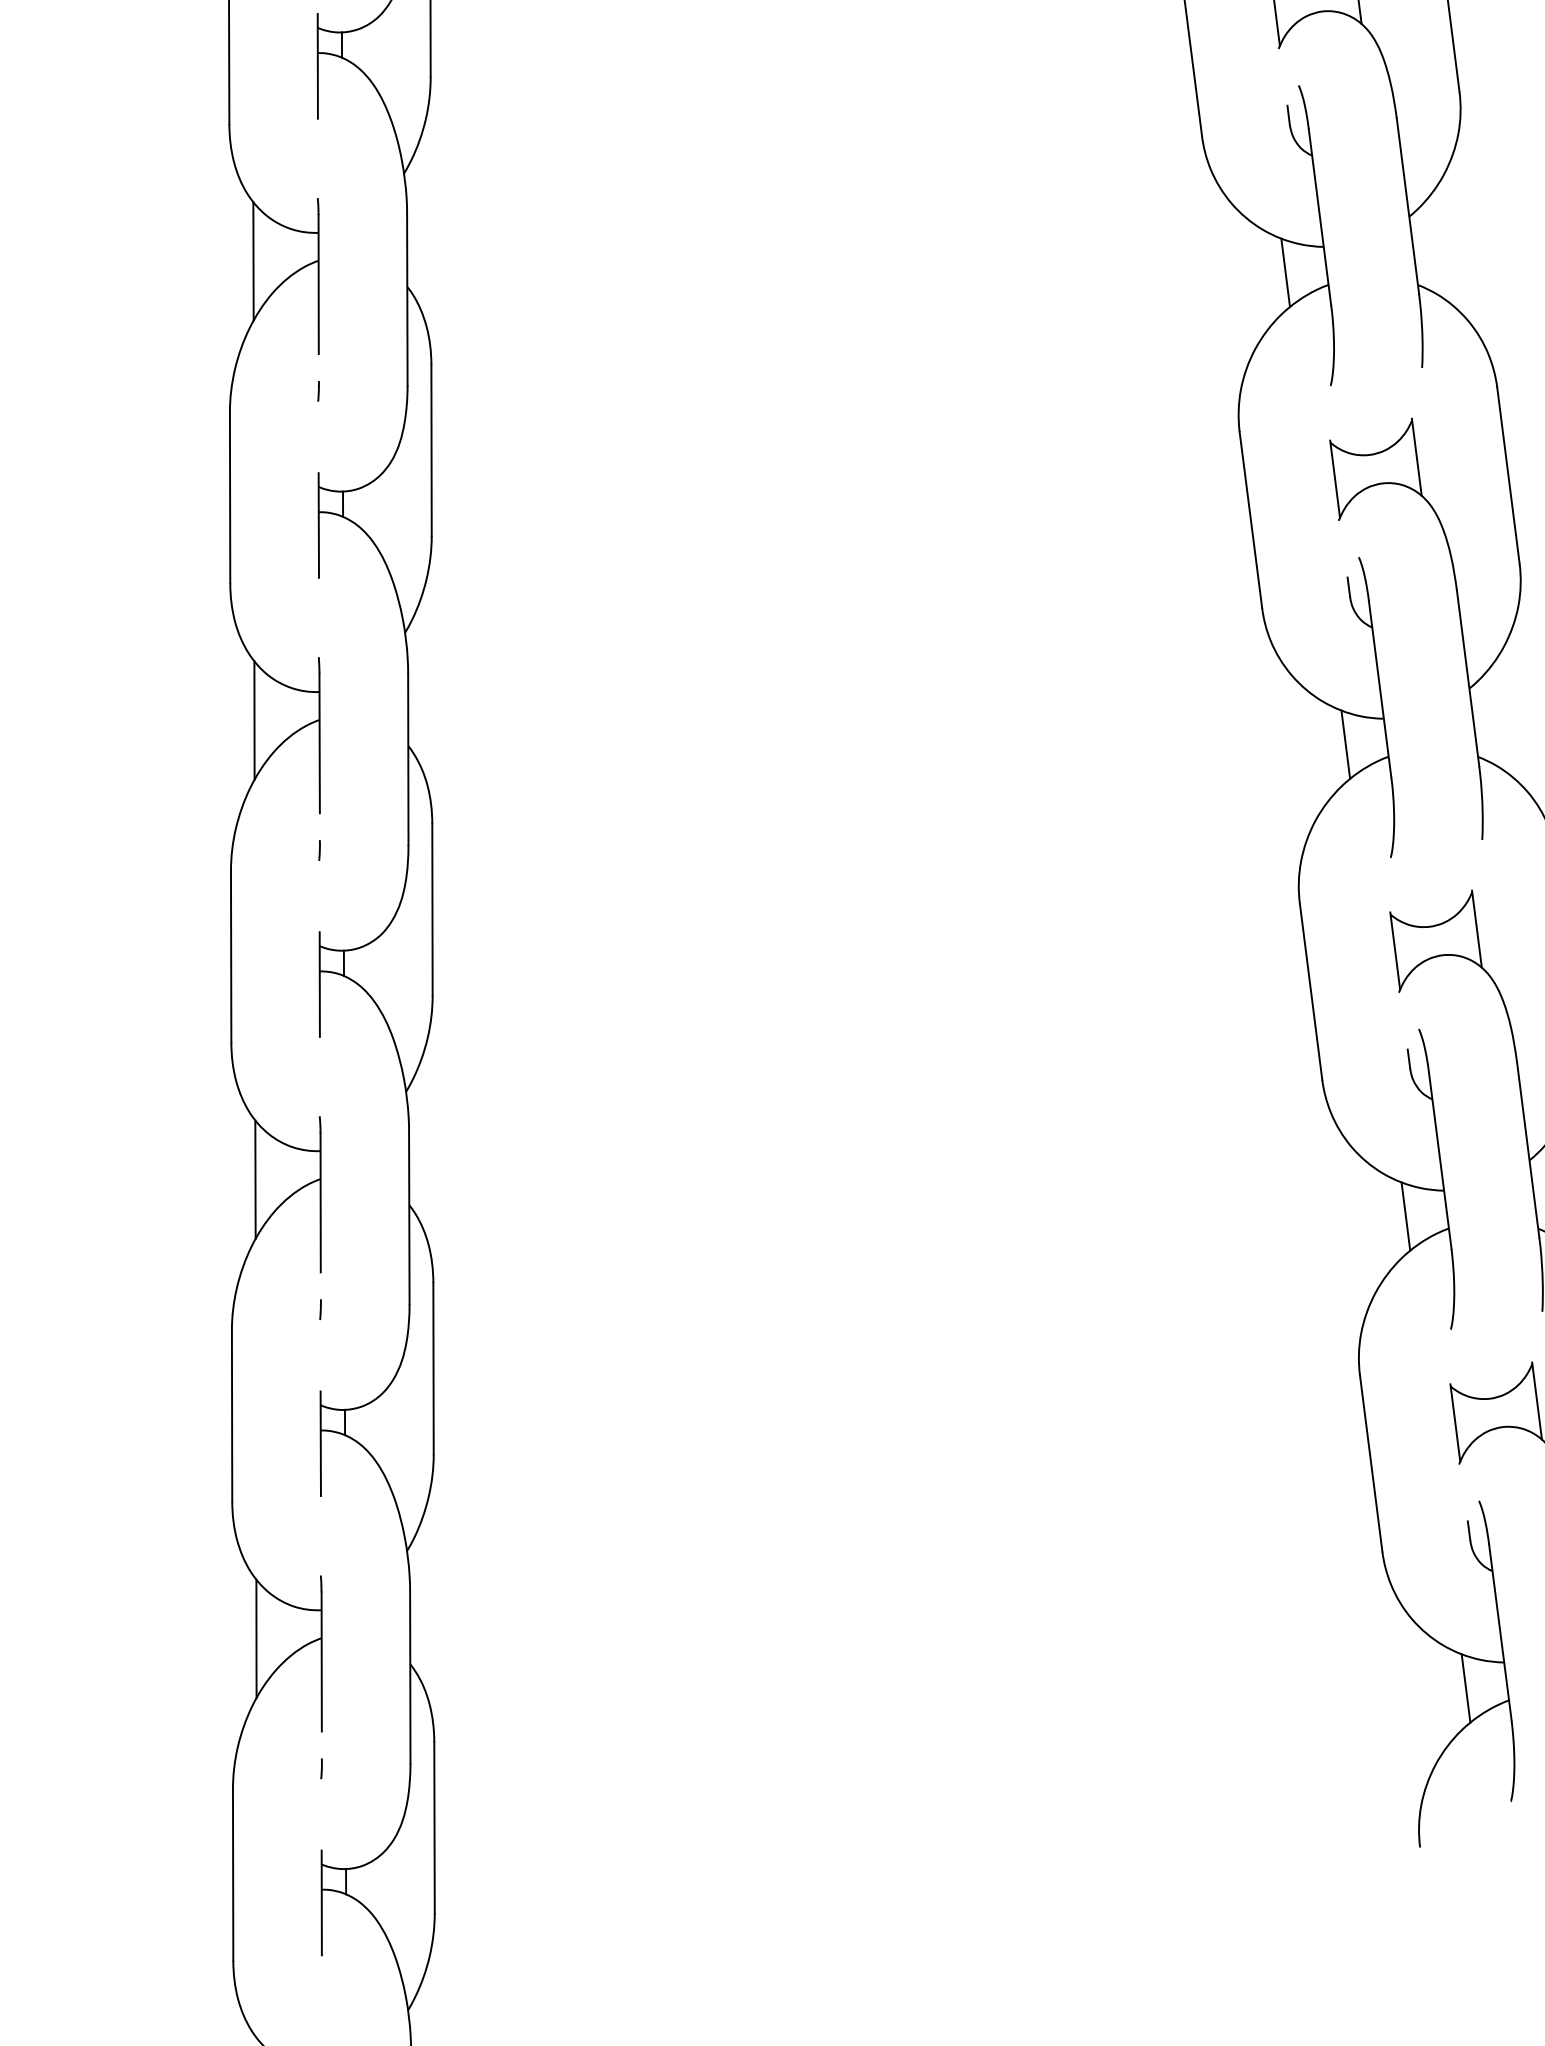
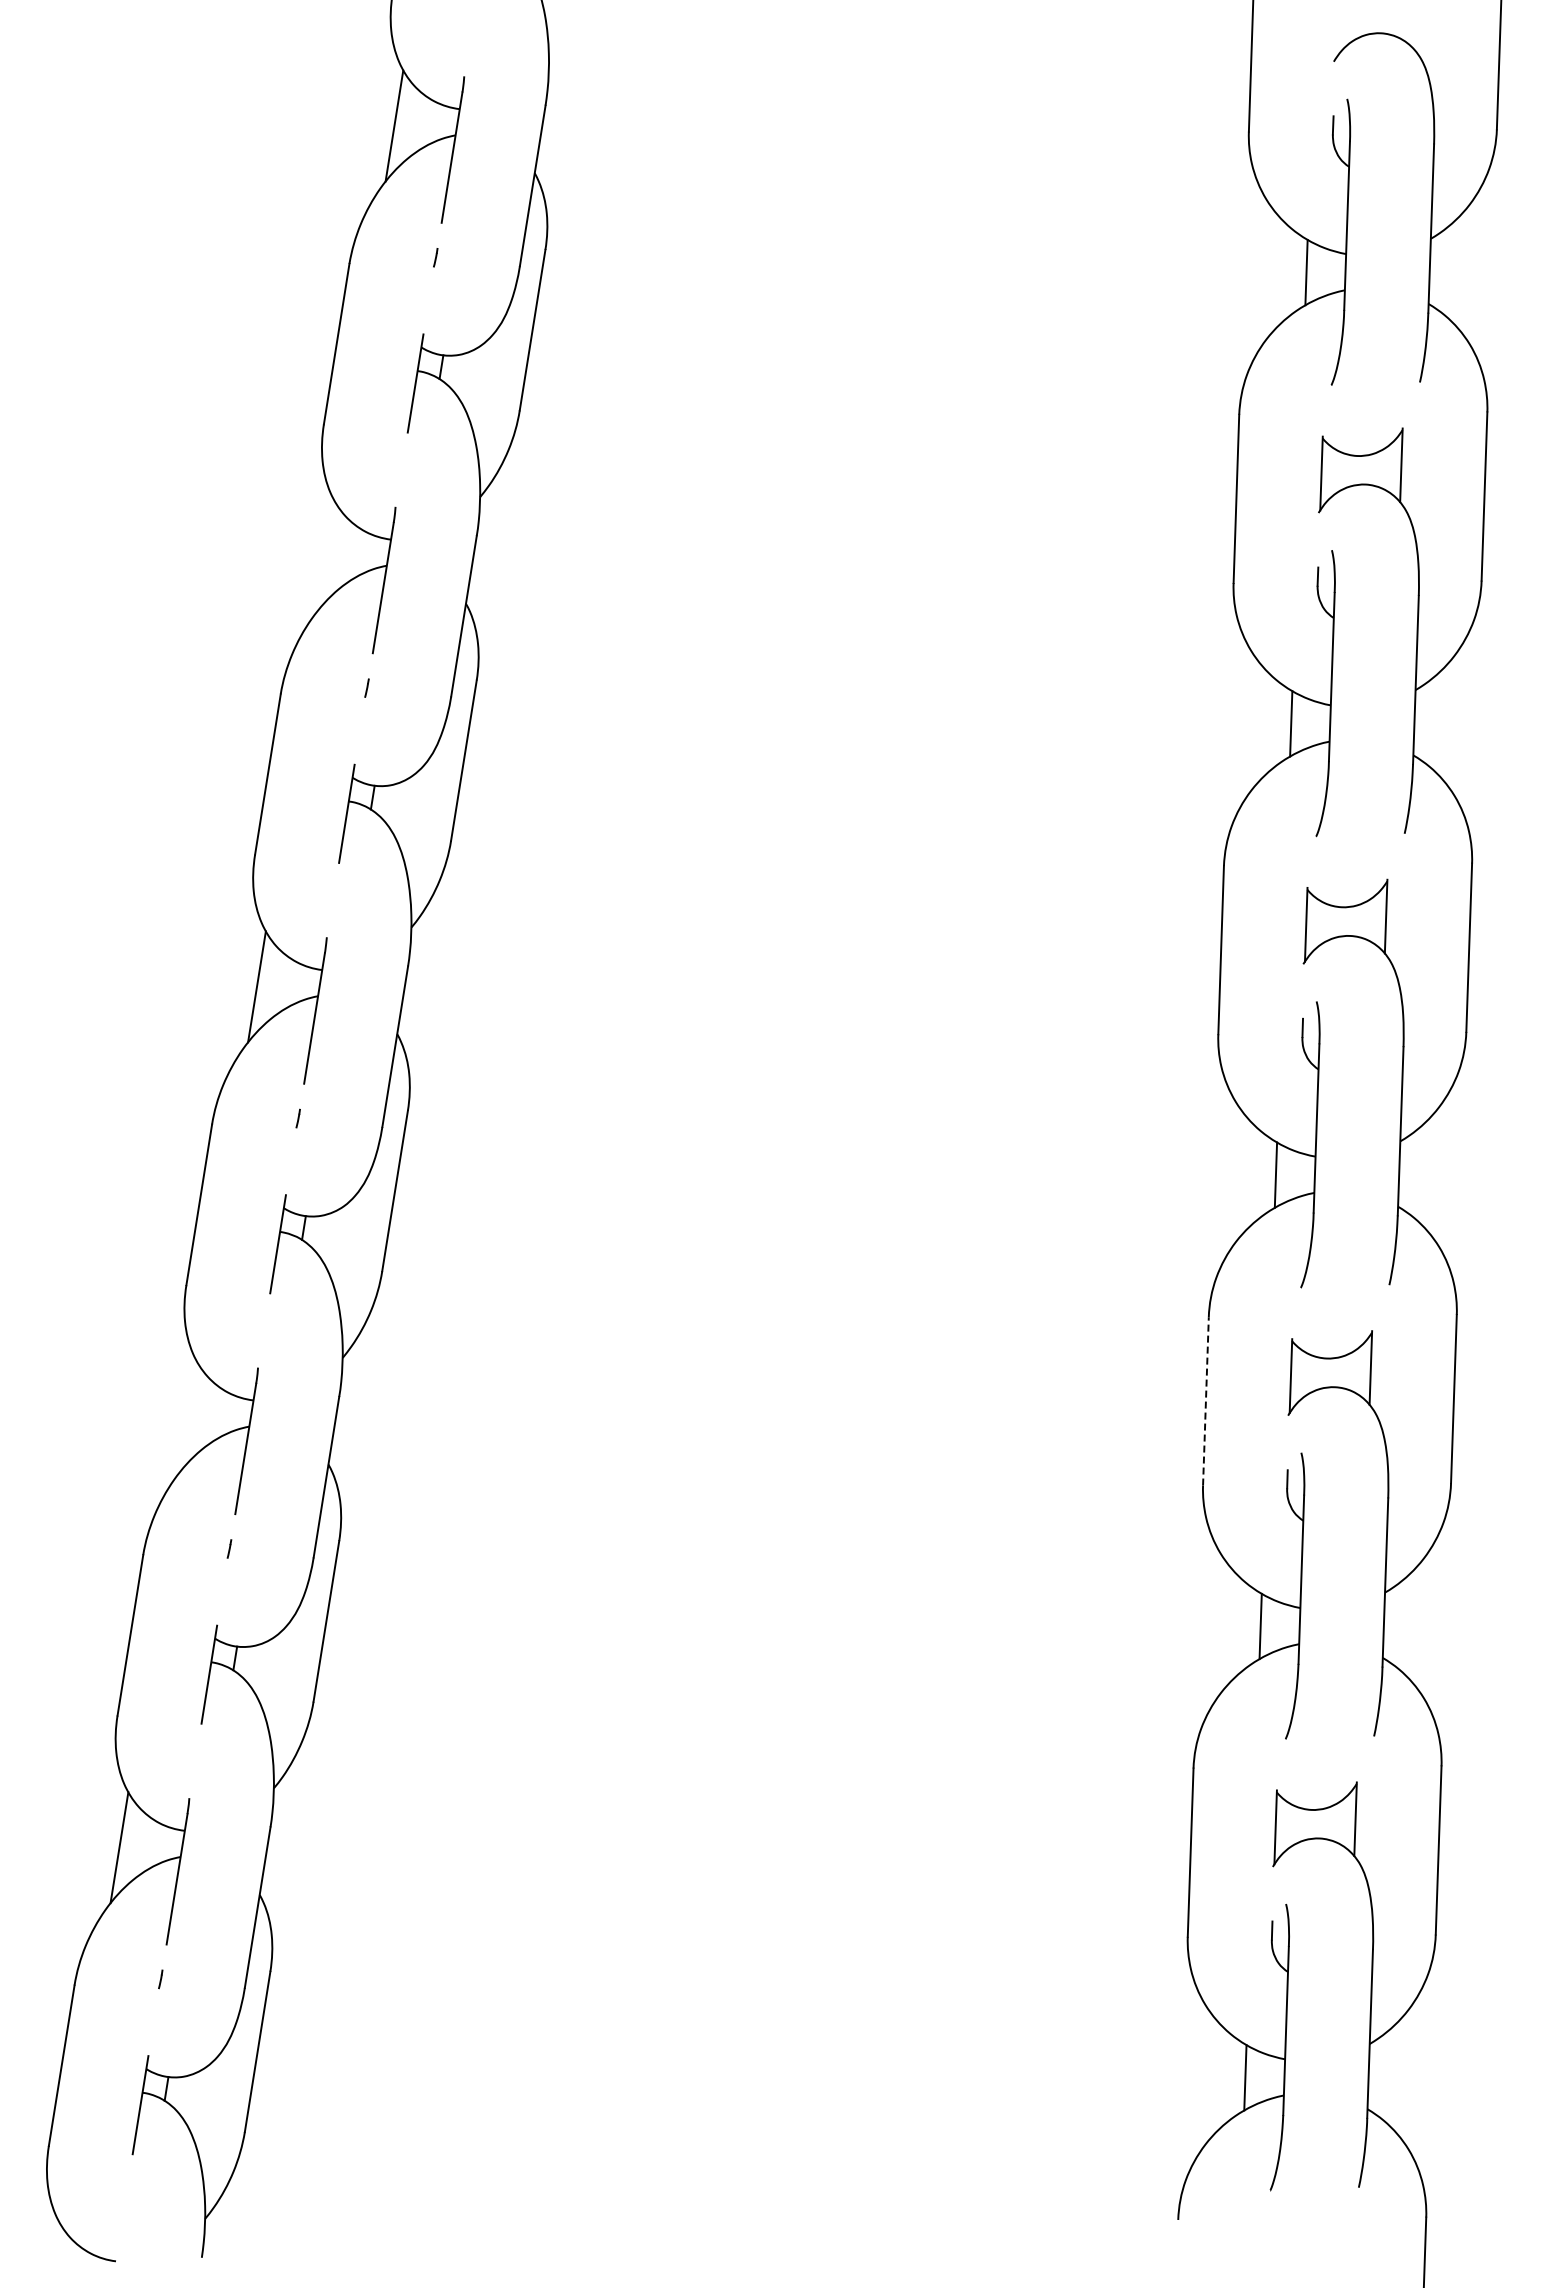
line: (253, 260) -> (325, 555), removed
line: (1310, 990) -> (1205, 1400), solid -> dashed
line: (255, 1178) -> (188, 1416), removed

